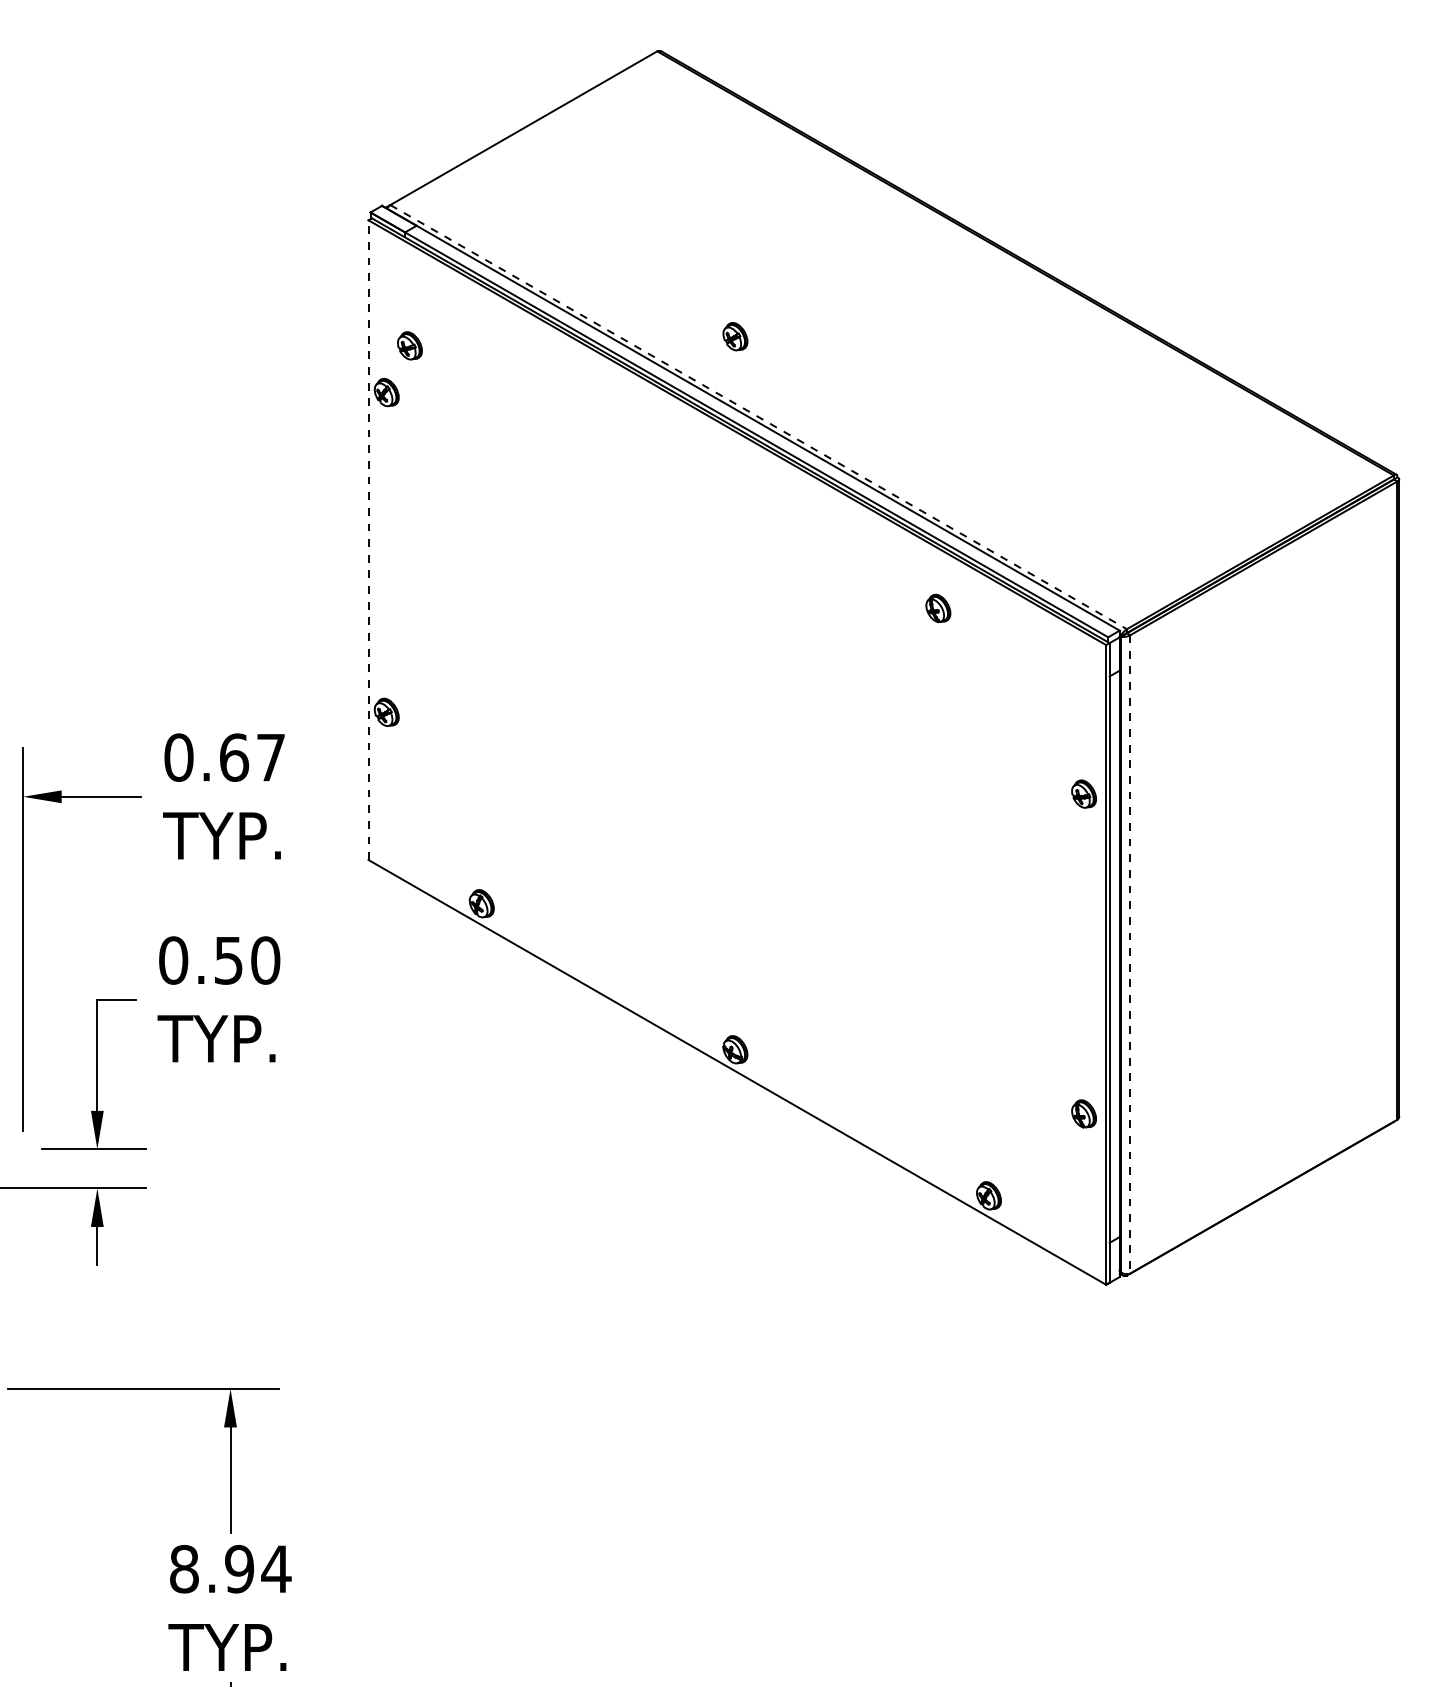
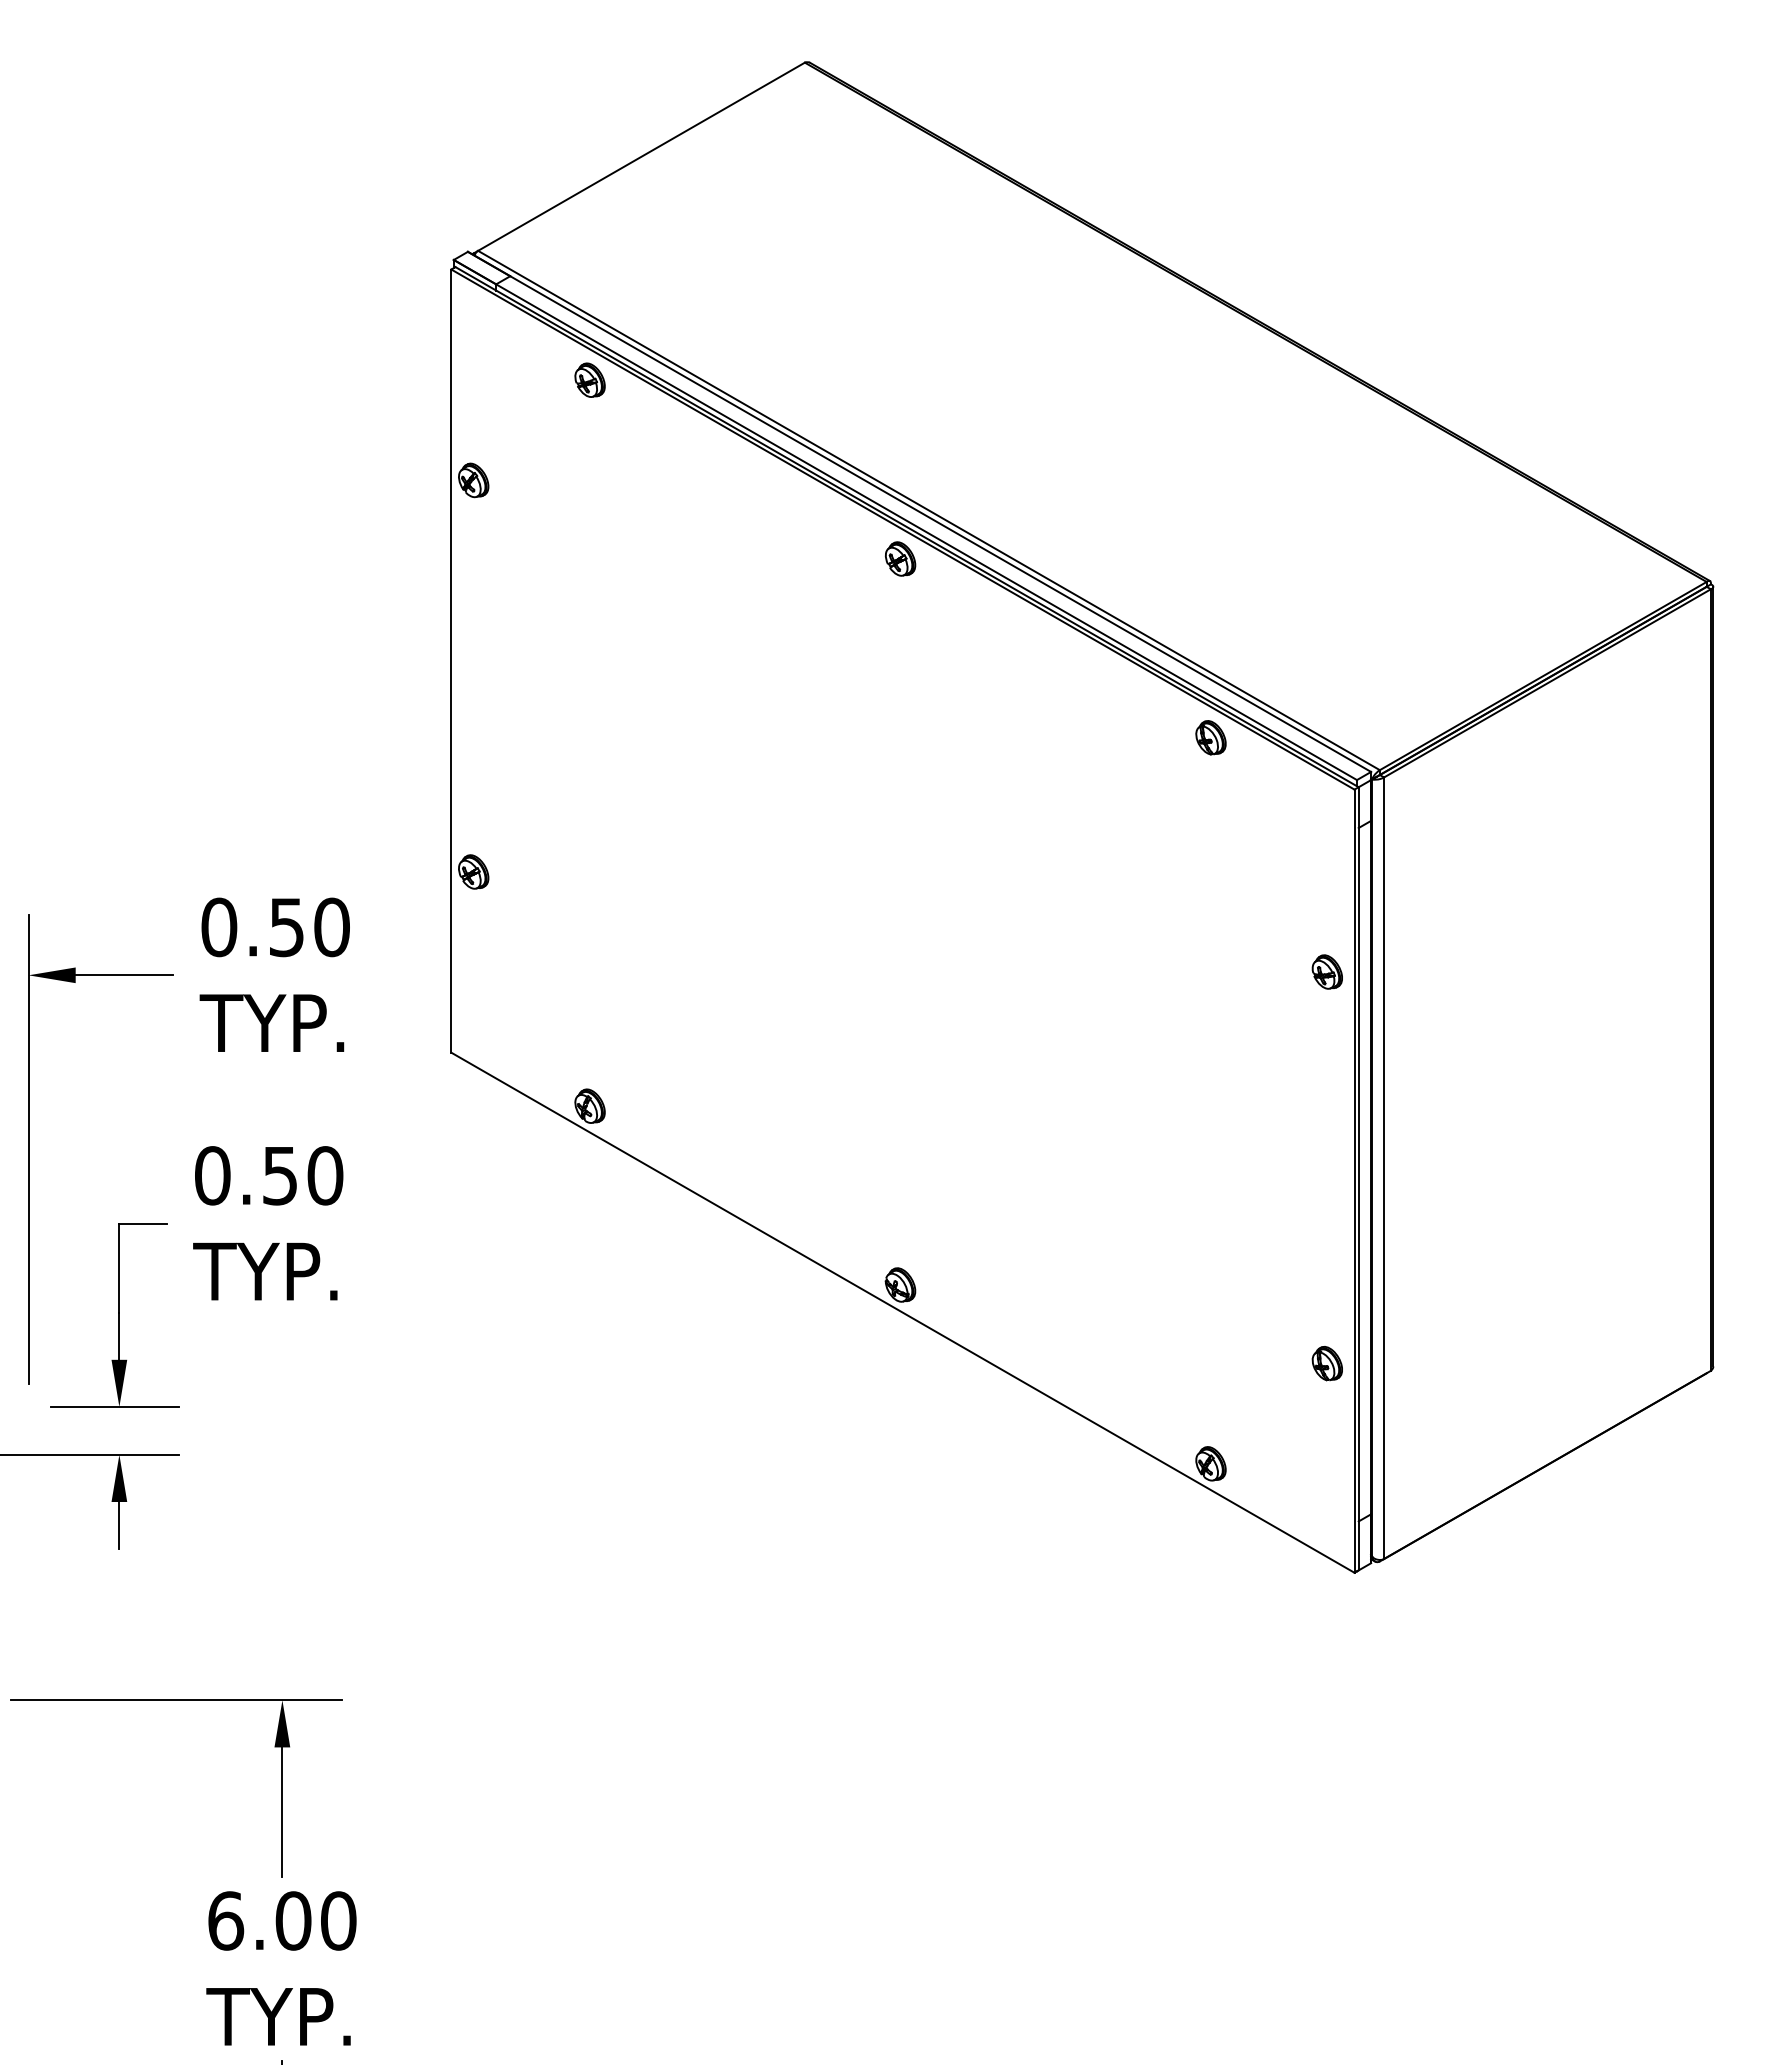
part: (735, 336) -> (900, 558), moved
part: (409, 345) -> (589, 379), moved
line: (759, 417) -> (929, 510), dashed -> solid
line: (368, 540) -> (451, 661), dashed -> solid
part: (937, 608) -> (1210, 737), moved
text: (252, 757) -> (309, 927), 0.67 -> 0.50
line: (1130, 954) -> (1384, 1168), dashed -> solid
text: (230, 1568) -> (282, 1920), 8.94 -> 6.00

